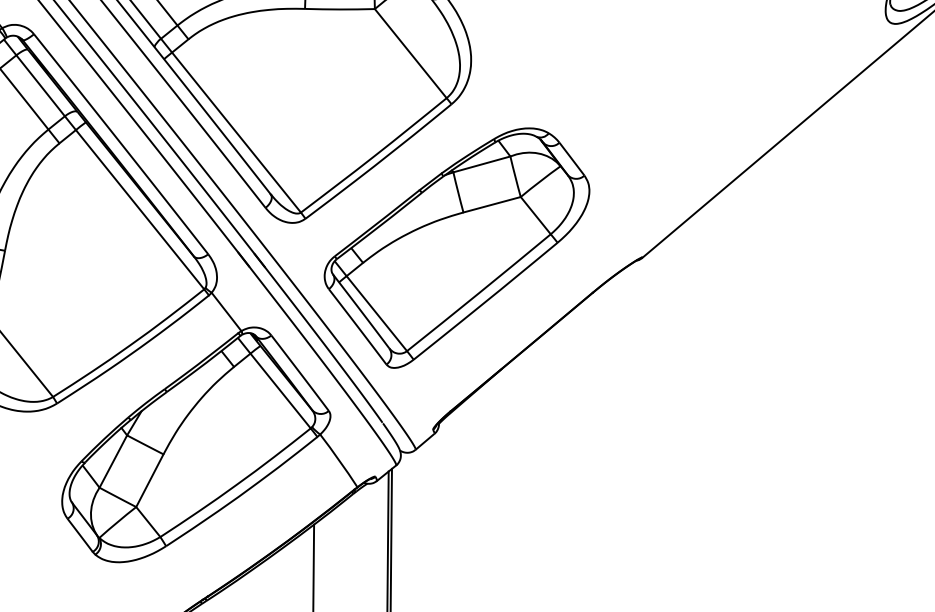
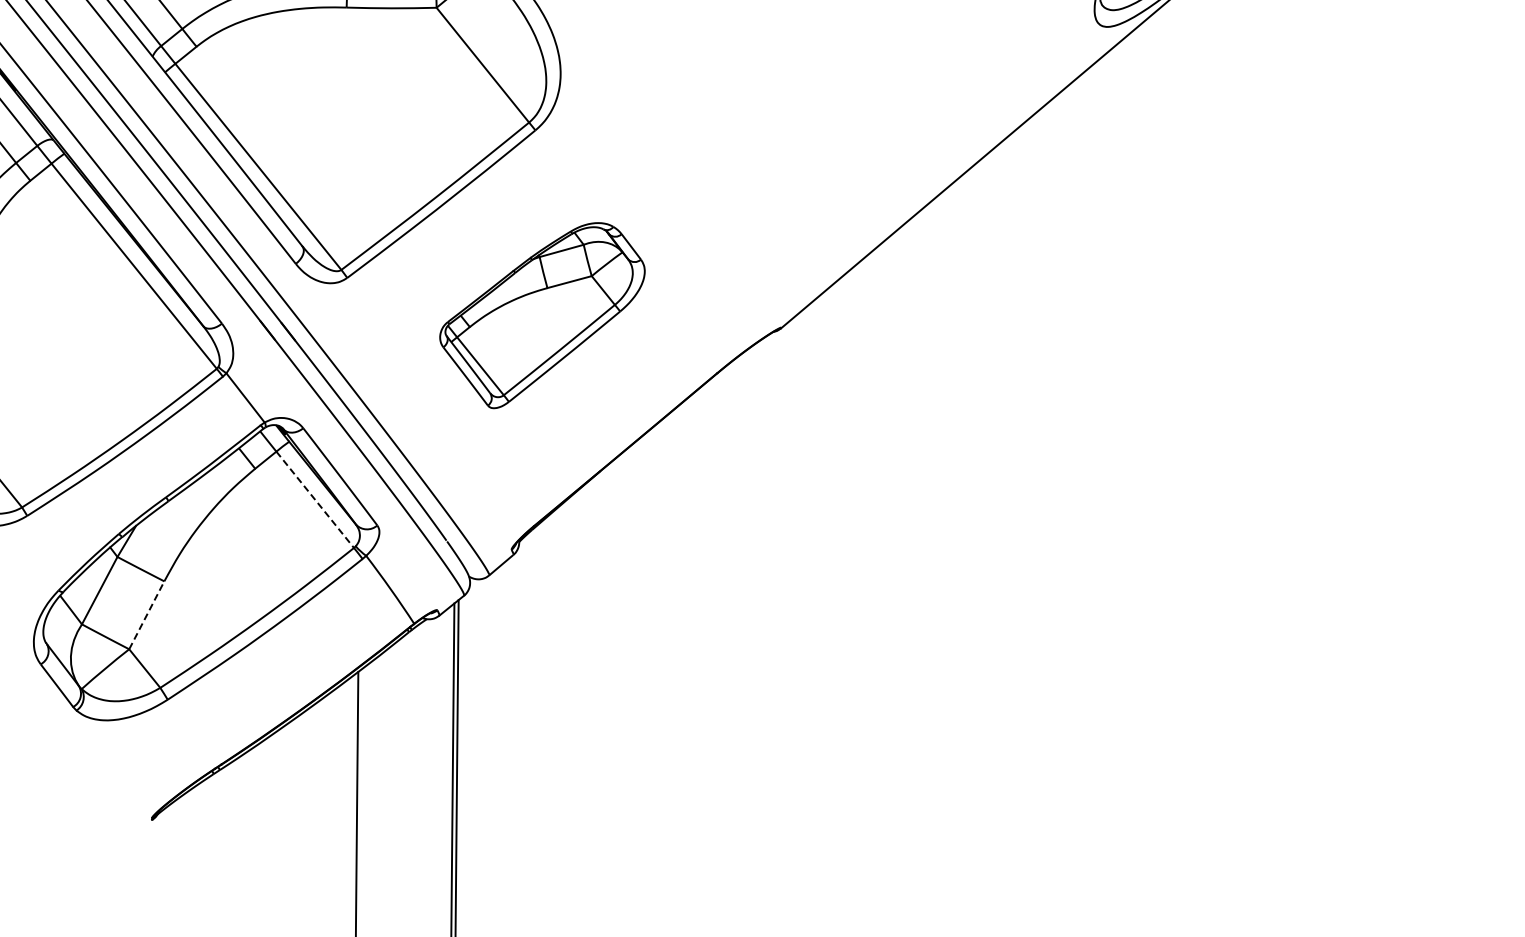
part: (457, 247) -> (542, 315), size x0.6
line: (280, 390) -> (315, 499), solid -> dashed
line: (150, 480) -> (147, 614), solid -> dashed

